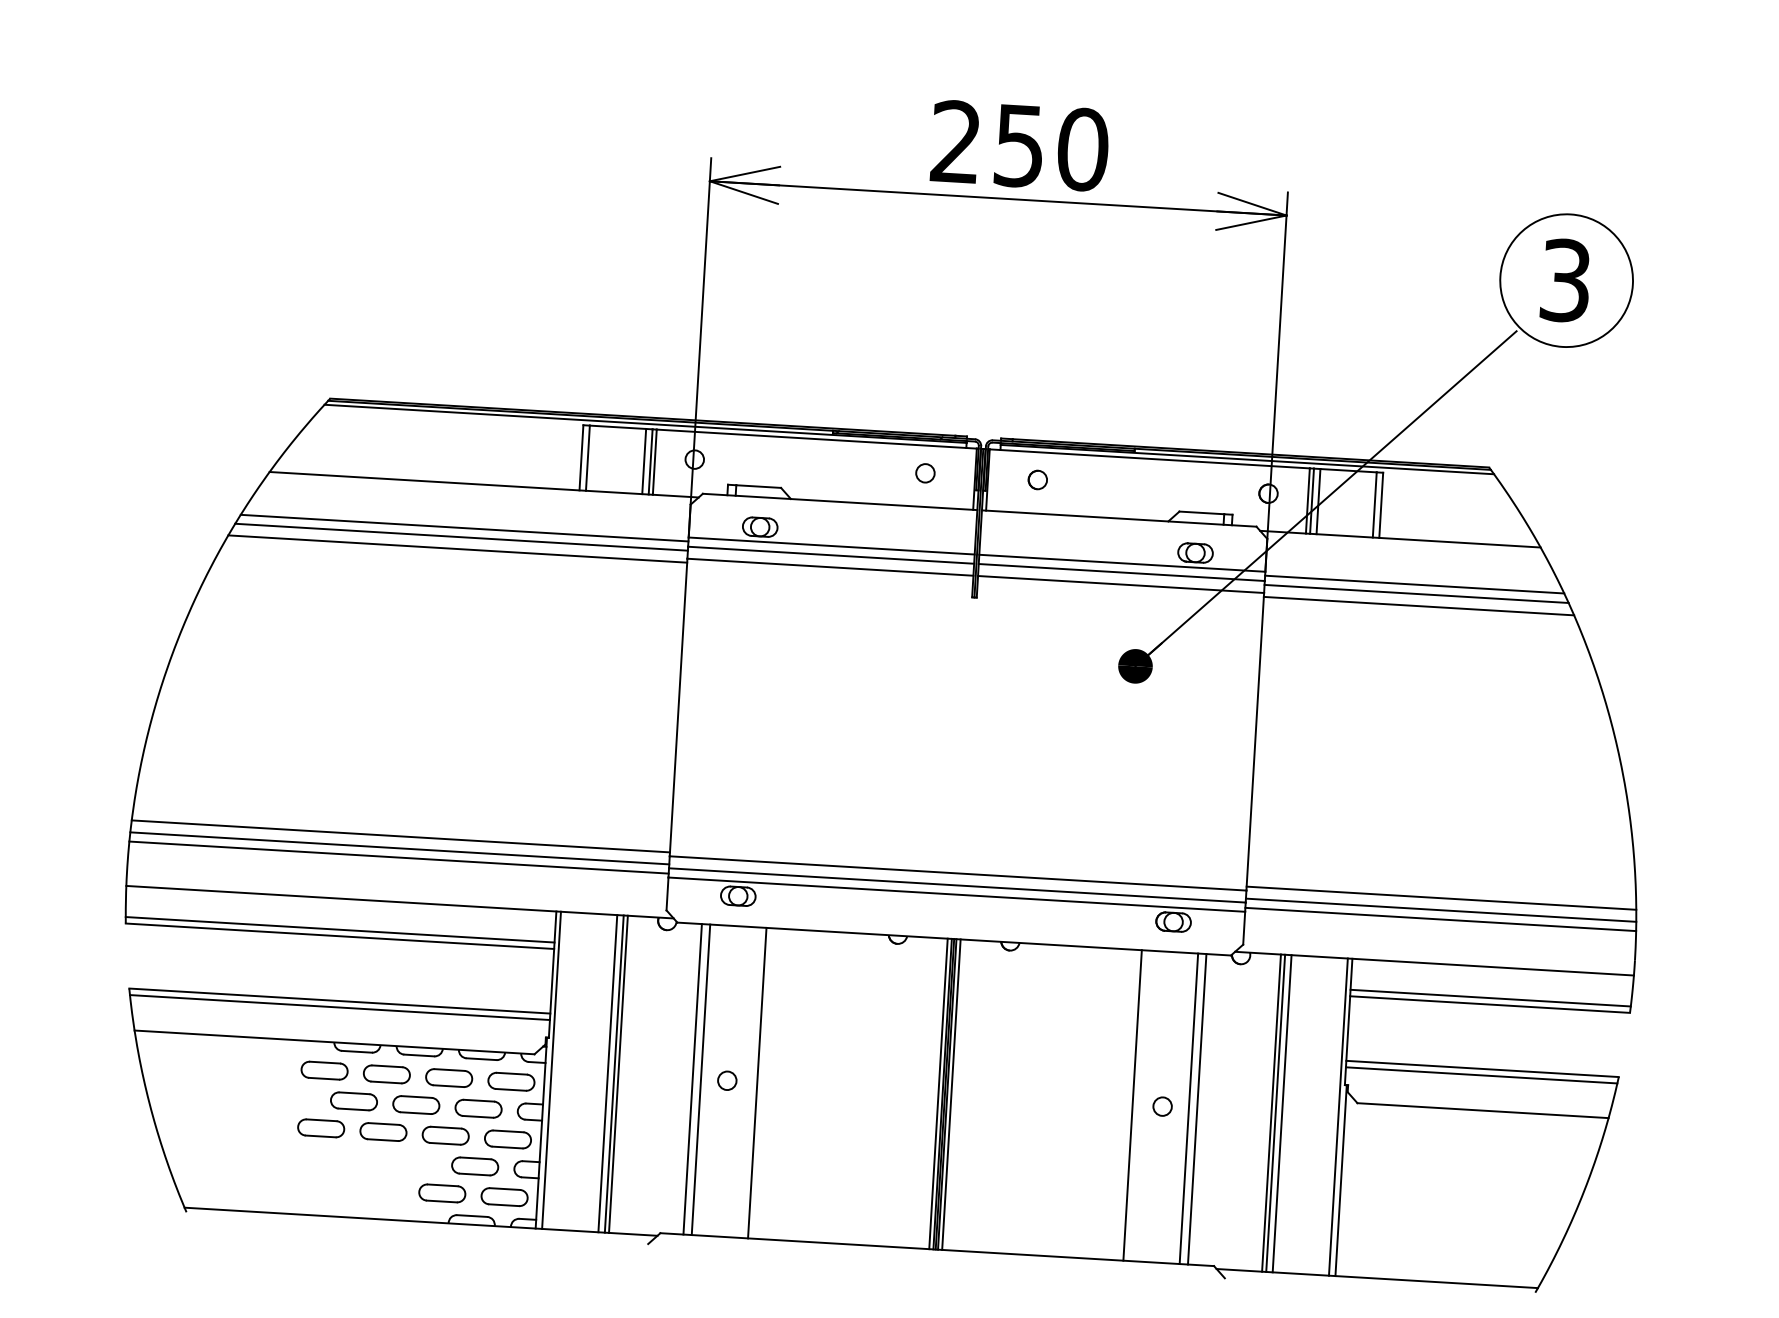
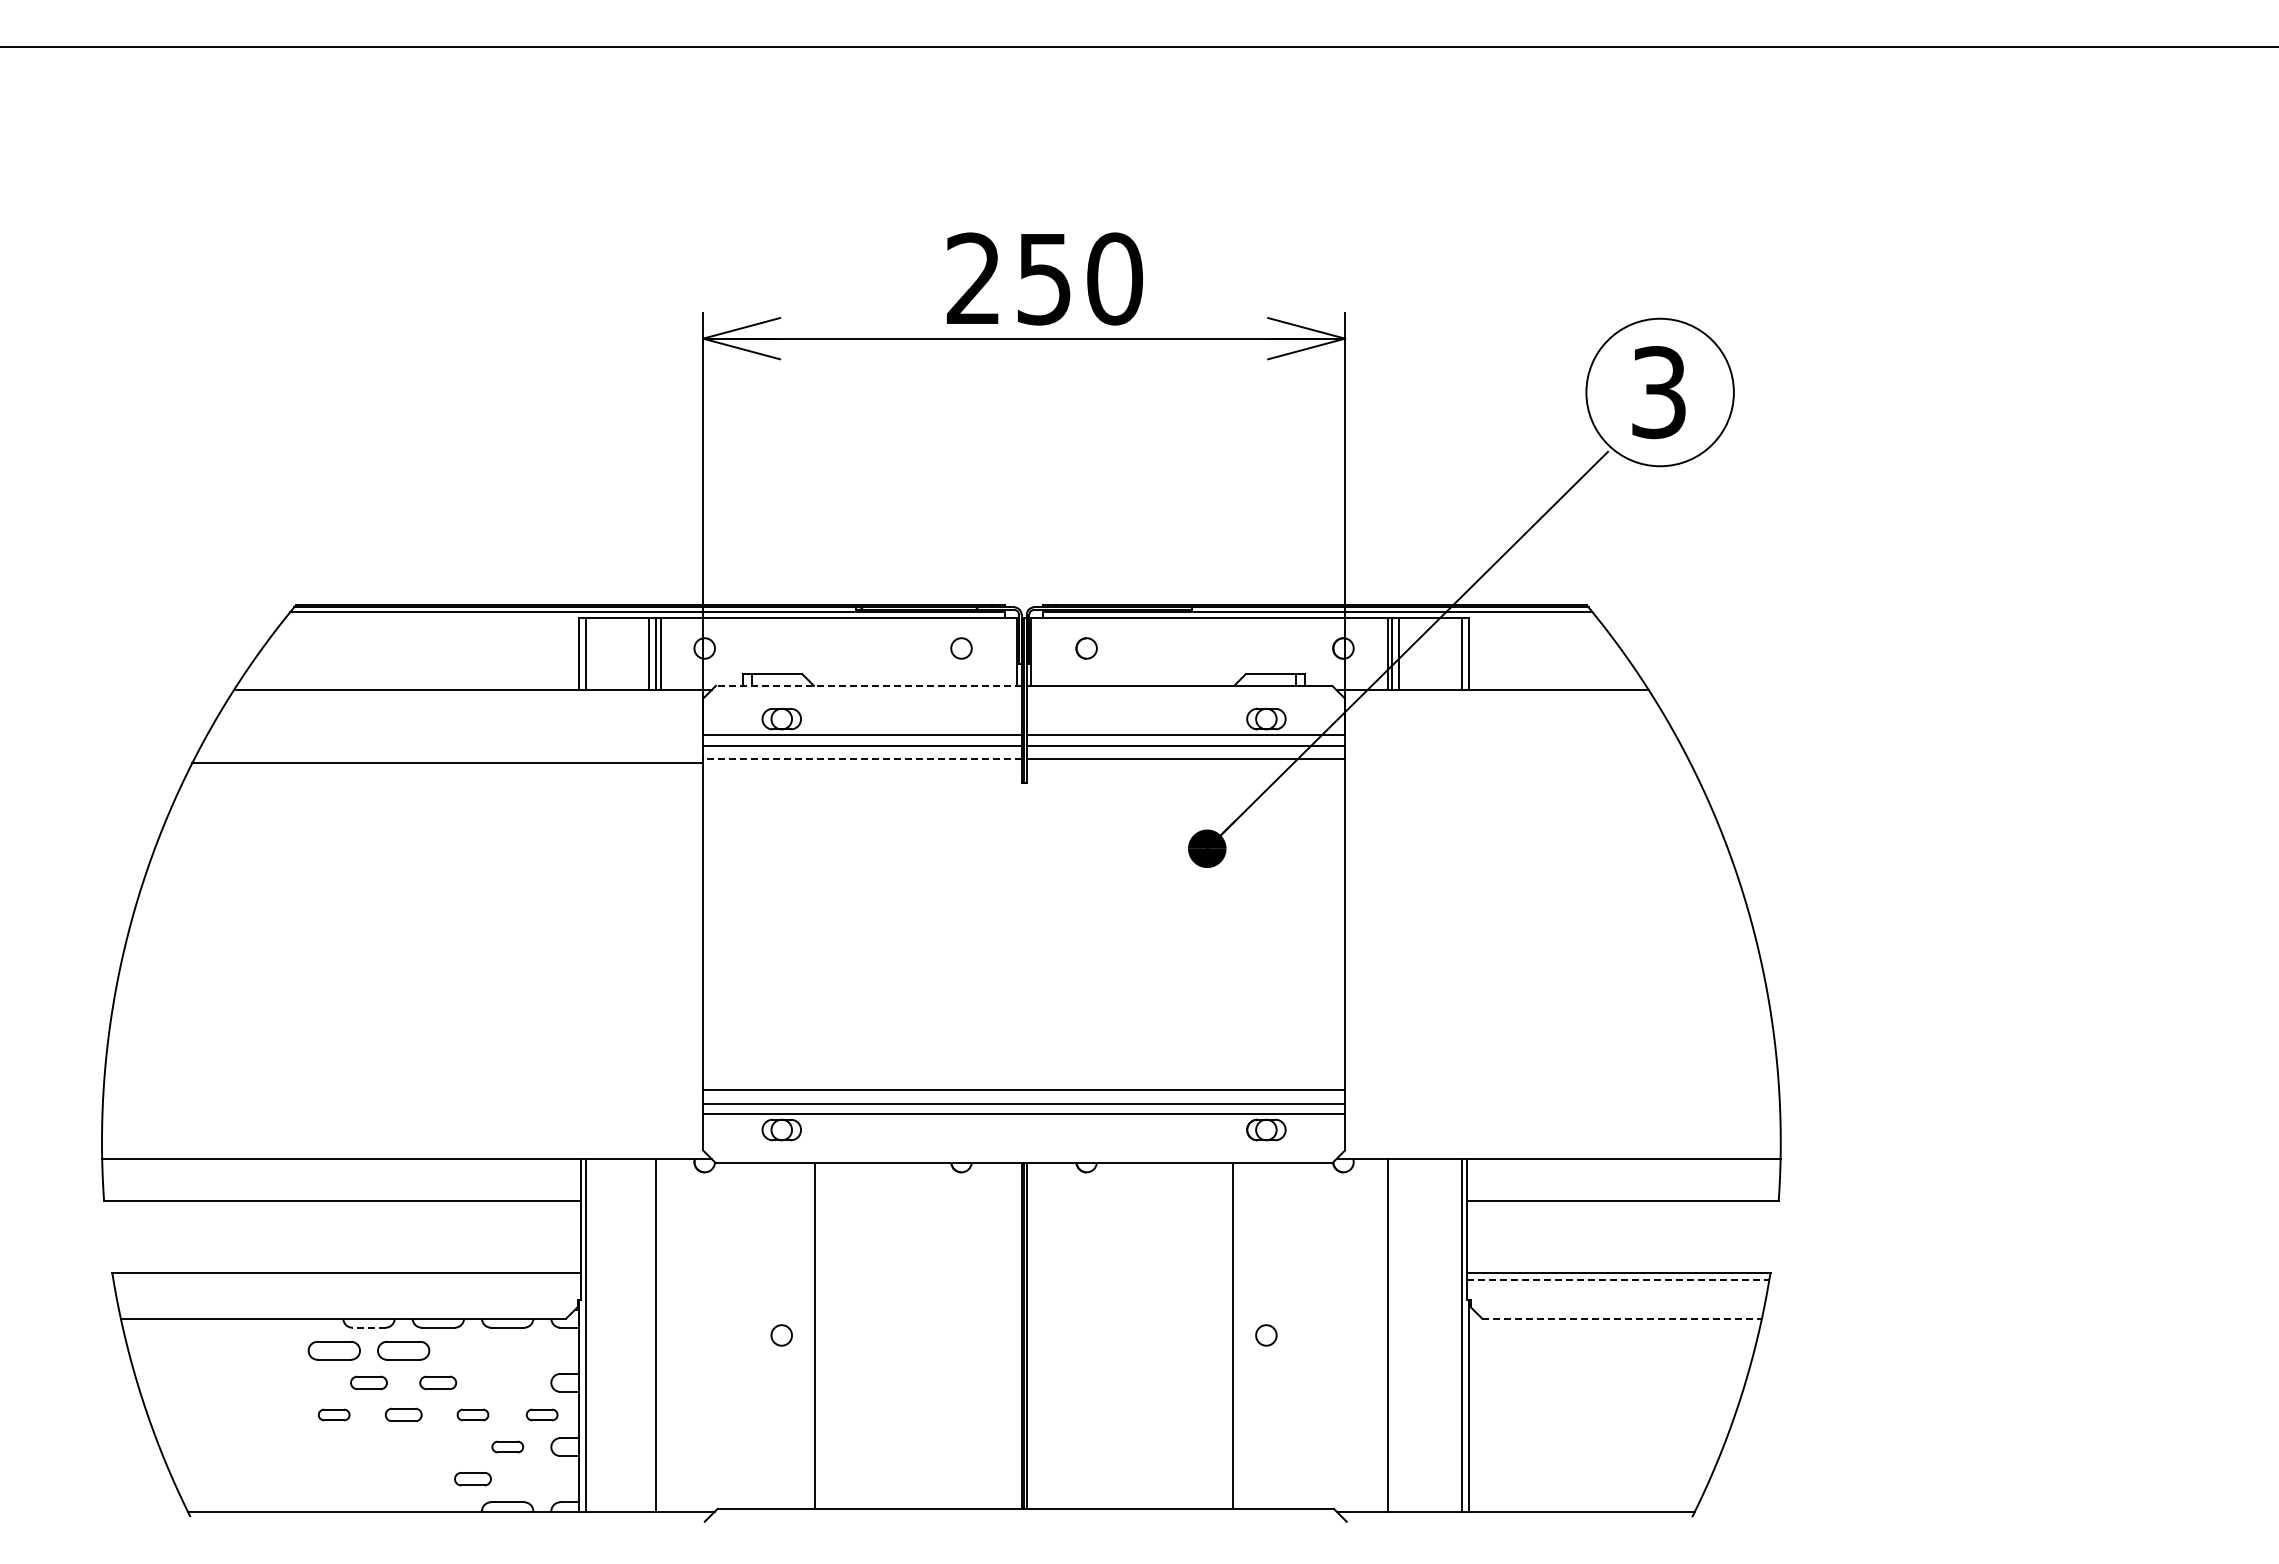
line: (839, 501) -> (868, 685), solid -> dashed
line: (464, 527) -> (453, 739), removed
line: (461, 536) -> (451, 749), removed
line: (829, 566) -> (861, 758), solid -> dashed
line: (1414, 584) -> (1511, 739), removed
line: (1416, 593) -> (1514, 749), removed
line: (1418, 606) -> (1517, 763), removed
line: (400, 836) -> (403, 1085), removed
line: (400, 848) -> (403, 1099), removed
line: (398, 857) -> (402, 1109), removed
line: (1441, 897) -> (1561, 1085), removed
line: (1441, 910) -> (1562, 1099), removed
line: (1440, 919) -> (1562, 1109), removed
line: (339, 929) -> (341, 1193), removed
line: (1490, 998) -> (1623, 1193), removed
line: (339, 1007) -> (346, 1279), removed
line: (357, 1051) -> (369, 1327), solid -> dashed
line: (607, 1073) -> (648, 1335), removed
line: (618, 1074) -> (660, 1335), removed
line: (1481, 1075) -> (1618, 1279), solid -> dashed
part: (448, 1077) -> (472, 1350), removed
line: (692, 1078) -> (743, 1335), removed
line: (701, 1079) -> (752, 1335), removed
part: (510, 1081) -> (541, 1350), removed
line: (938, 1093) -> (1016, 1335), removed
line: (951, 1094) -> (1031, 1335), removed
part: (353, 1100) -> (368, 1382), size x0.7
part: (415, 1104) -> (437, 1382), size x0.7
part: (478, 1108) -> (507, 1382), removed
line: (1188, 1108) -> (1295, 1335), removed
line: (1196, 1108) -> (1304, 1335), removed
line: (1483, 1110) -> (1622, 1318), solid -> dashed
line: (1275, 1113) -> (1392, 1335), removed
line: (1282, 1113) -> (1399, 1335), removed
part: (320, 1127) -> (333, 1414), size x0.6
part: (383, 1131) -> (403, 1414), size x0.7
part: (445, 1135) -> (472, 1414), size x0.6
part: (507, 1138) -> (541, 1414), size x0.6
part: (475, 1165) -> (507, 1446), size x0.6
part: (441, 1192) -> (472, 1478), size x0.7
part: (503, 1197) -> (541, 1479), removed

